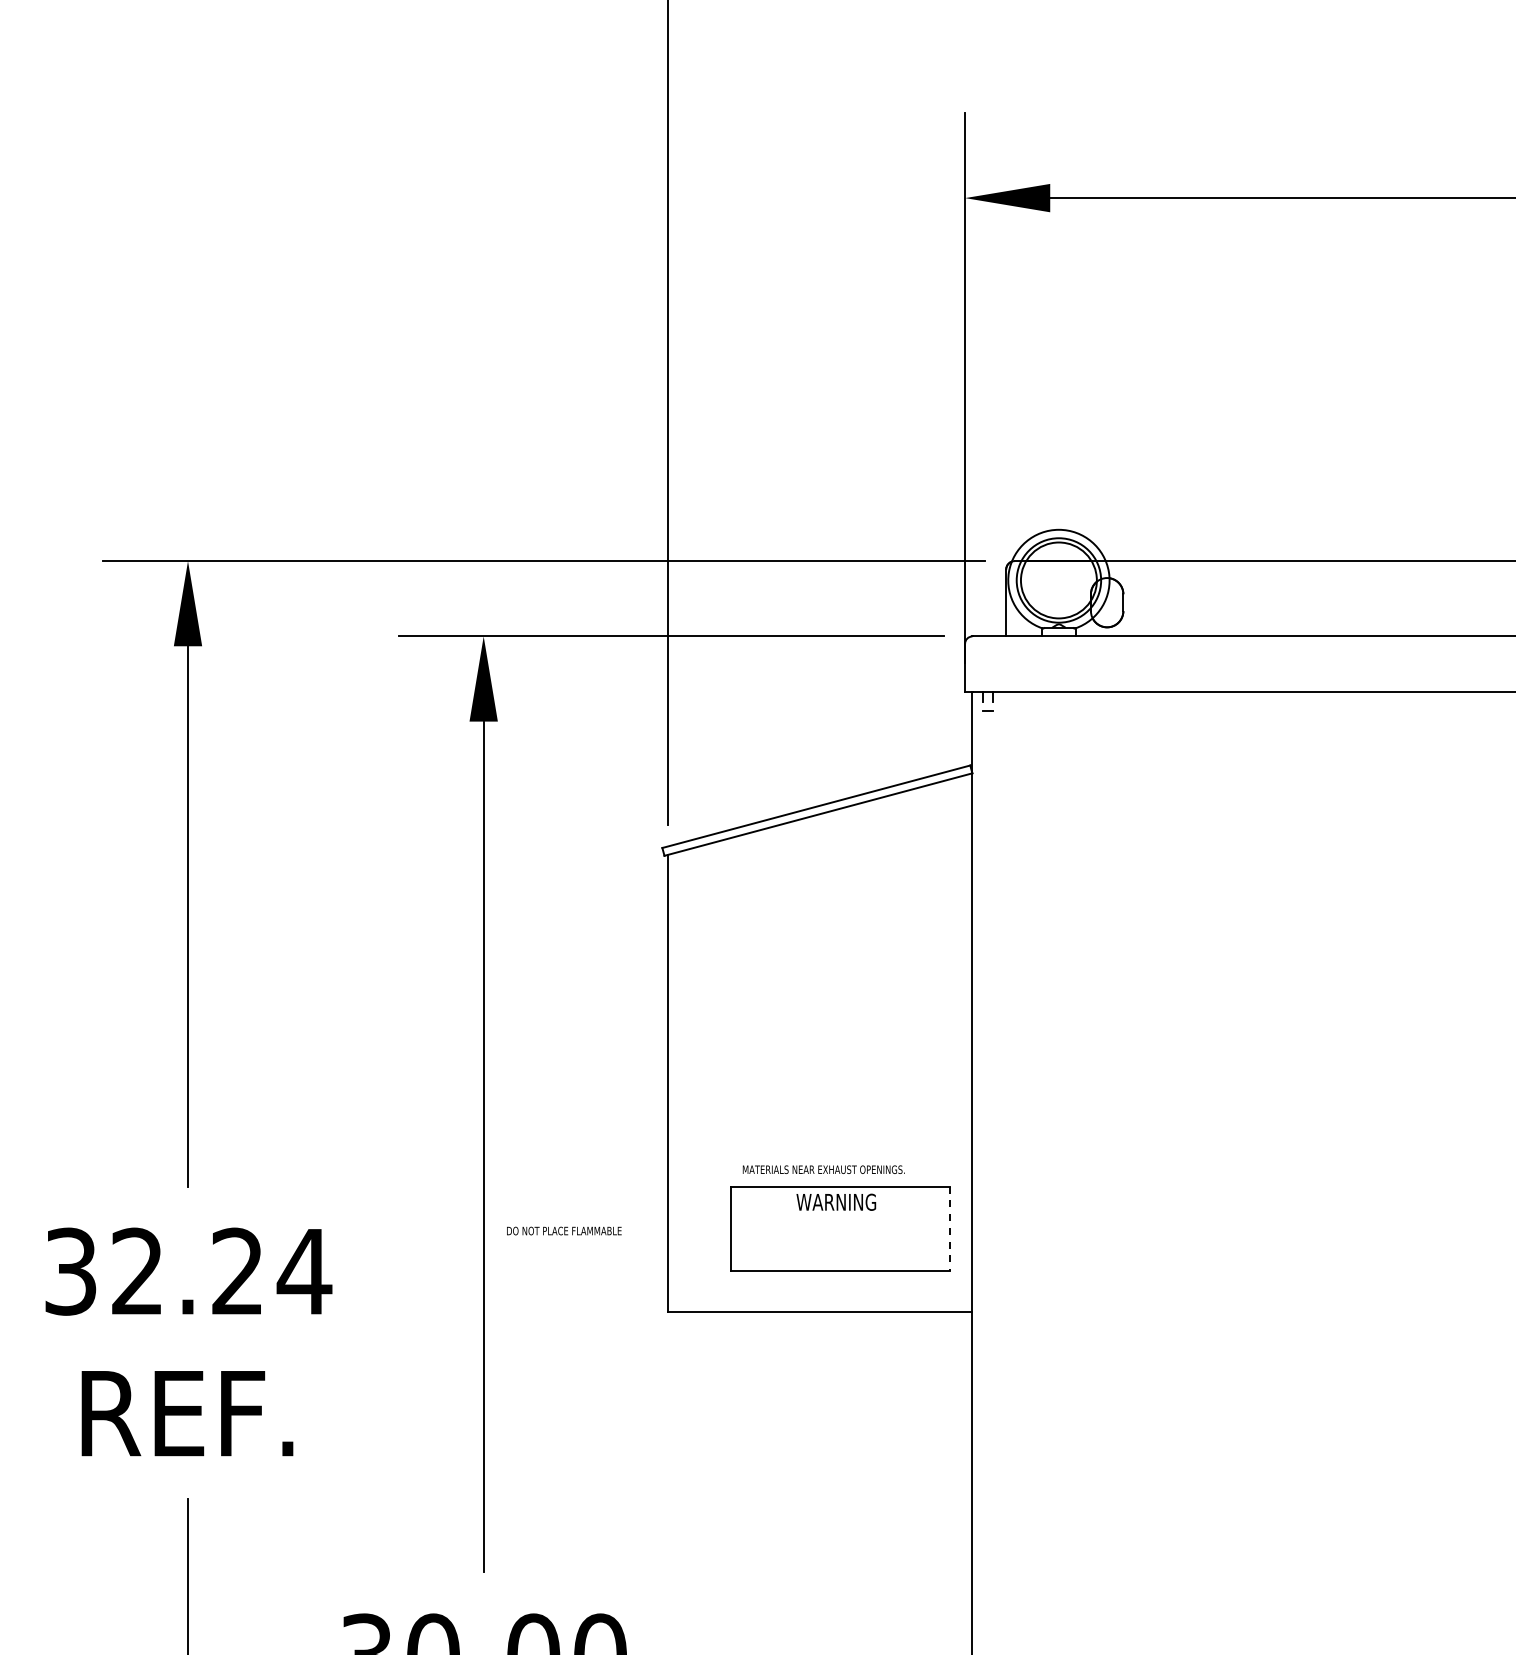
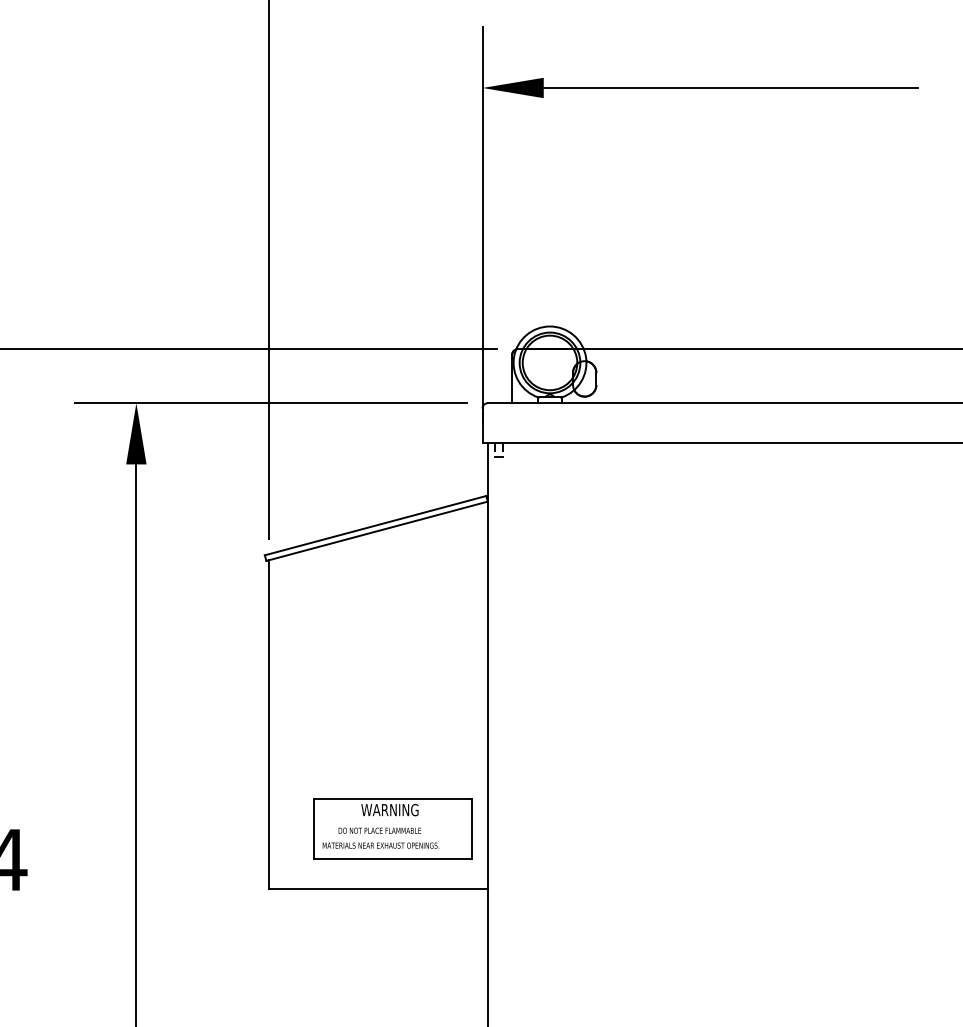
text: (823, 1169) -> (380, 845), moved
line: (950, 1229) -> (472, 829), dashed -> solid
text: (564, 1230) -> (380, 830), moved

